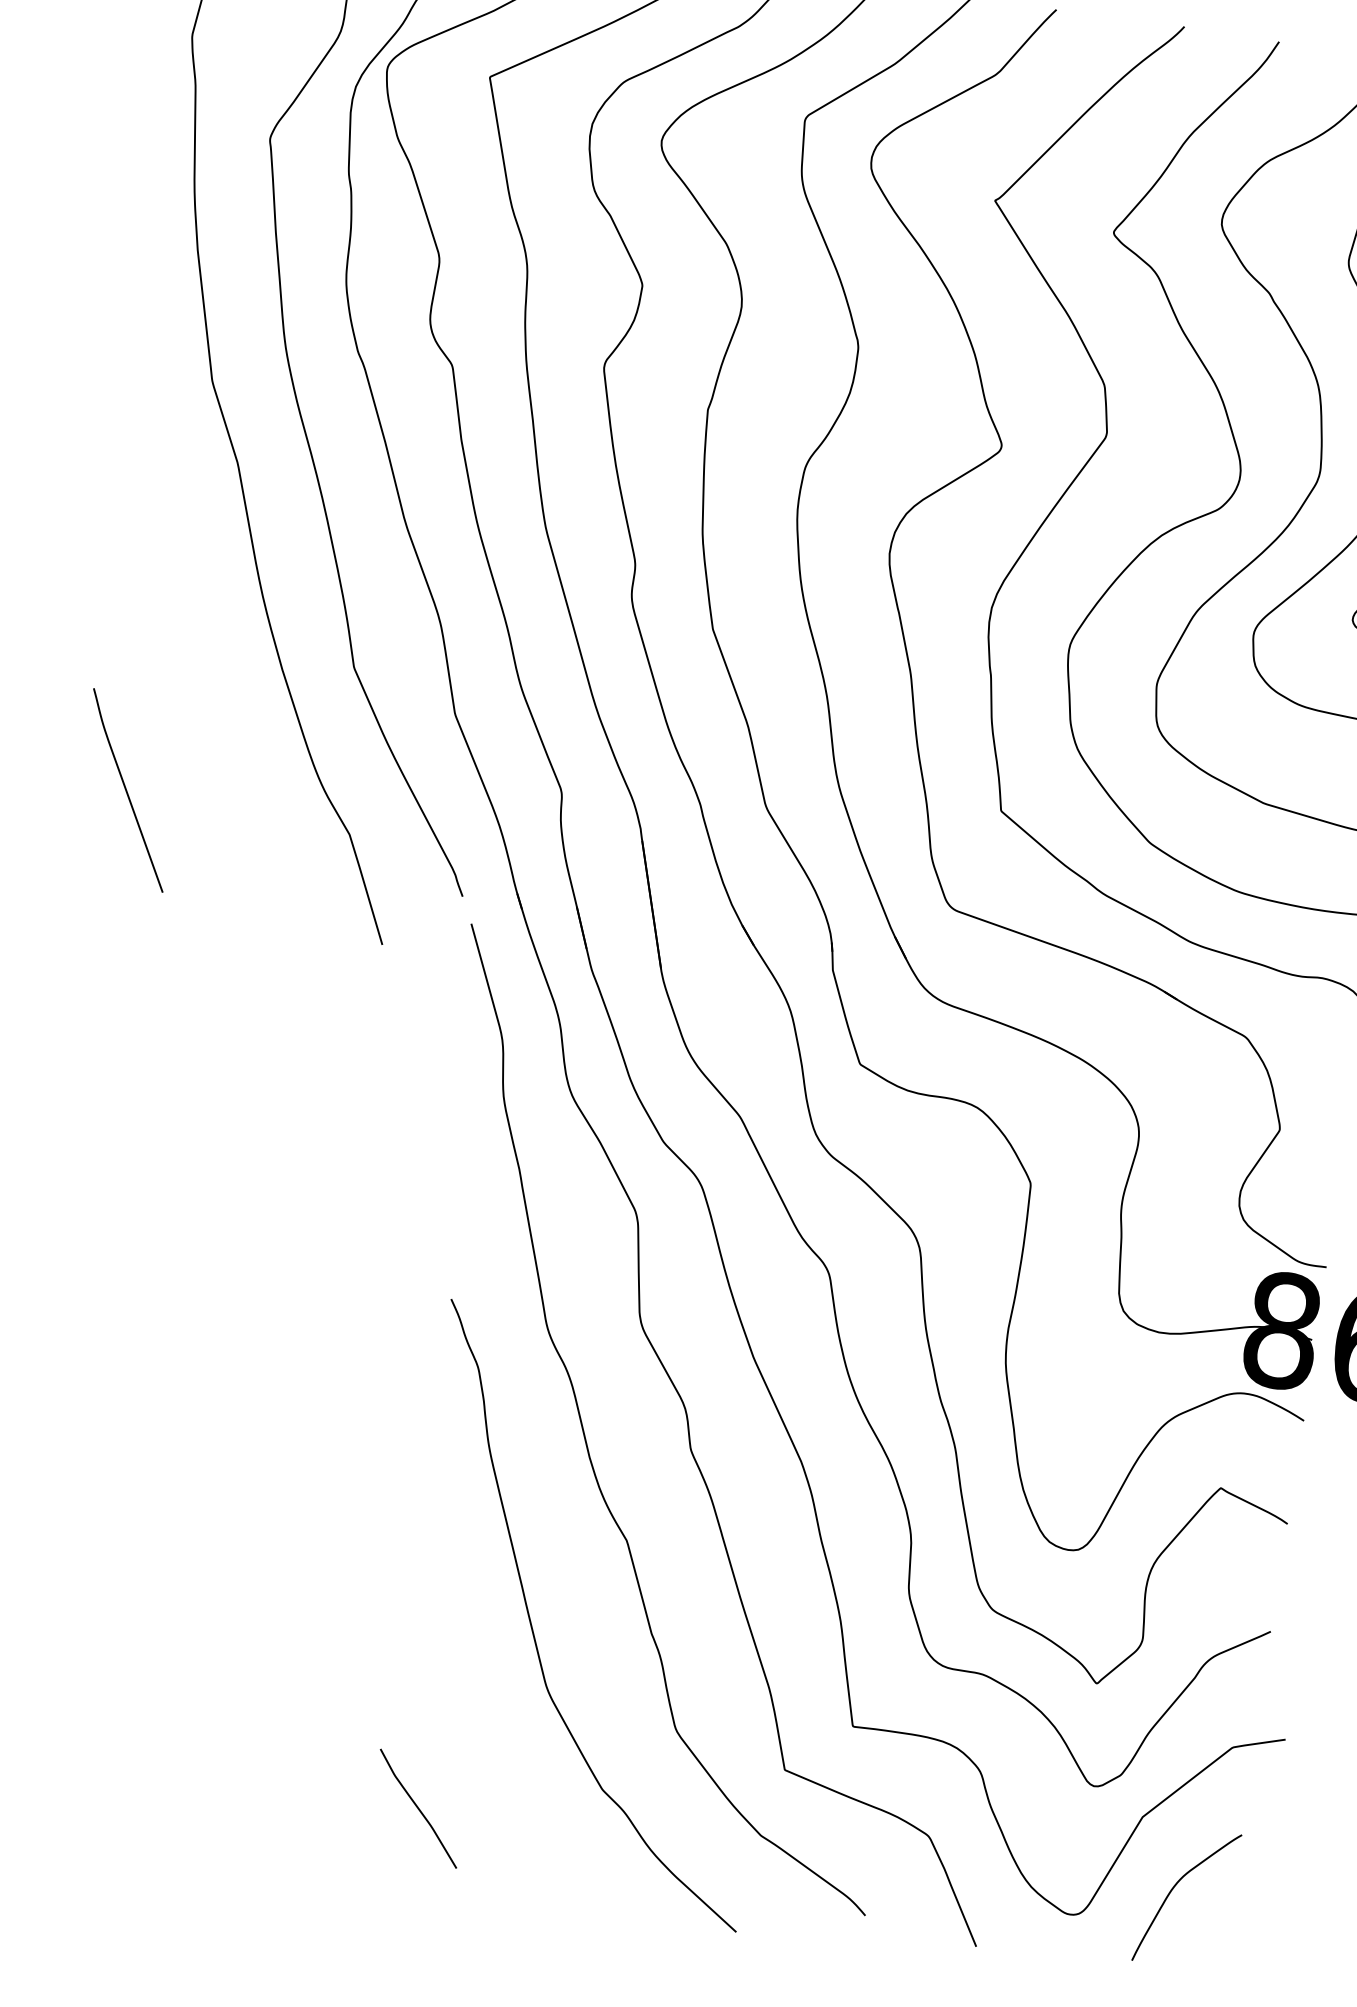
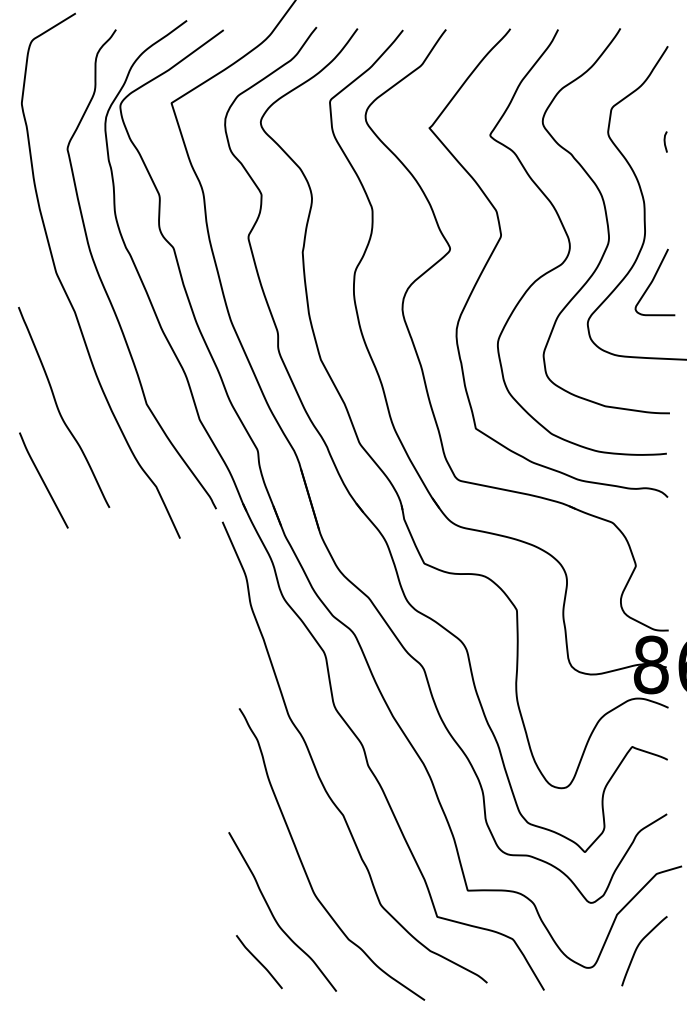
curve: (179, 653) -> (59, 409), added
curve: (461, 1722) -> (274, 916), added

